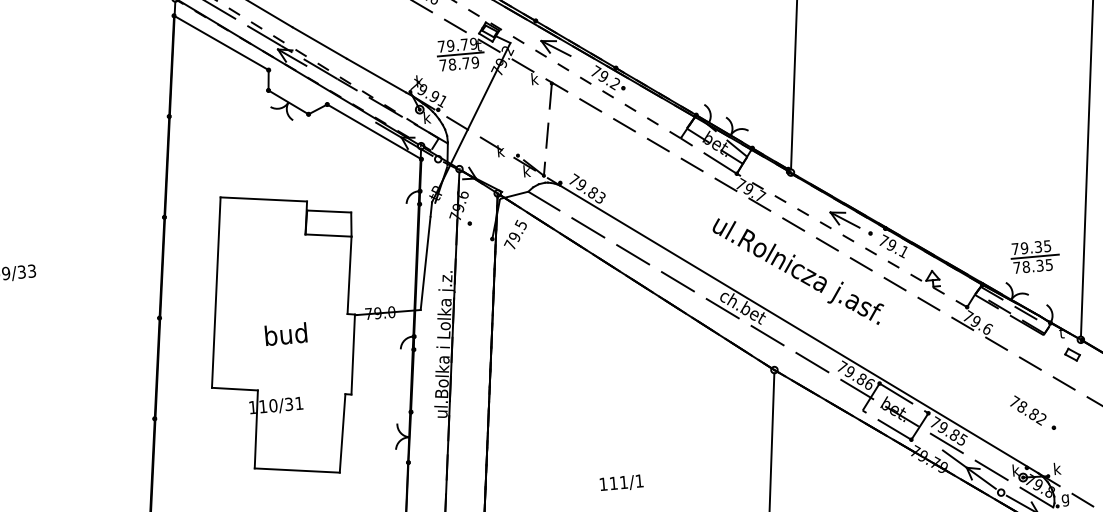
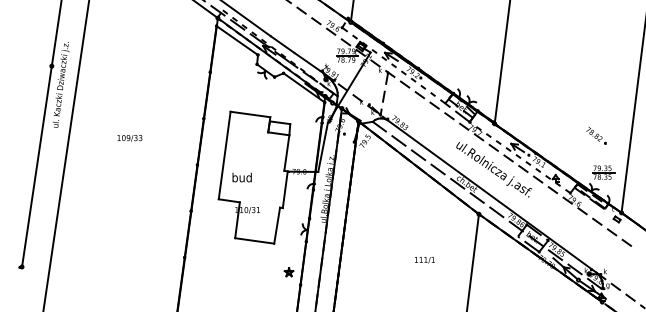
text: (284, 334) -> (241, 177), moved
part: (1033, 412) -> (596, 135), moved
text: (620, 481) -> (424, 259), moved

